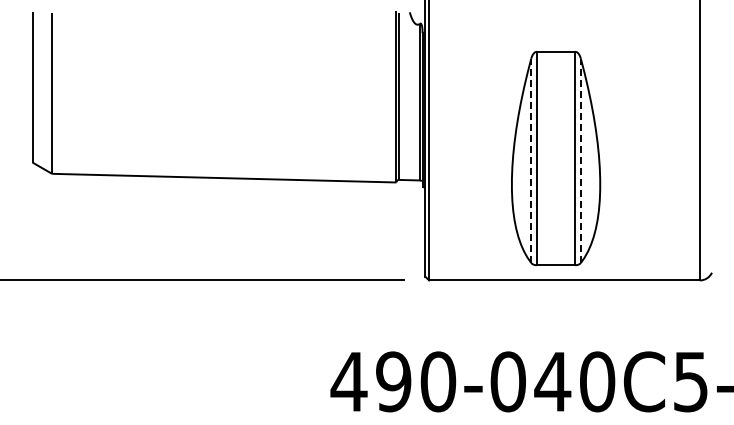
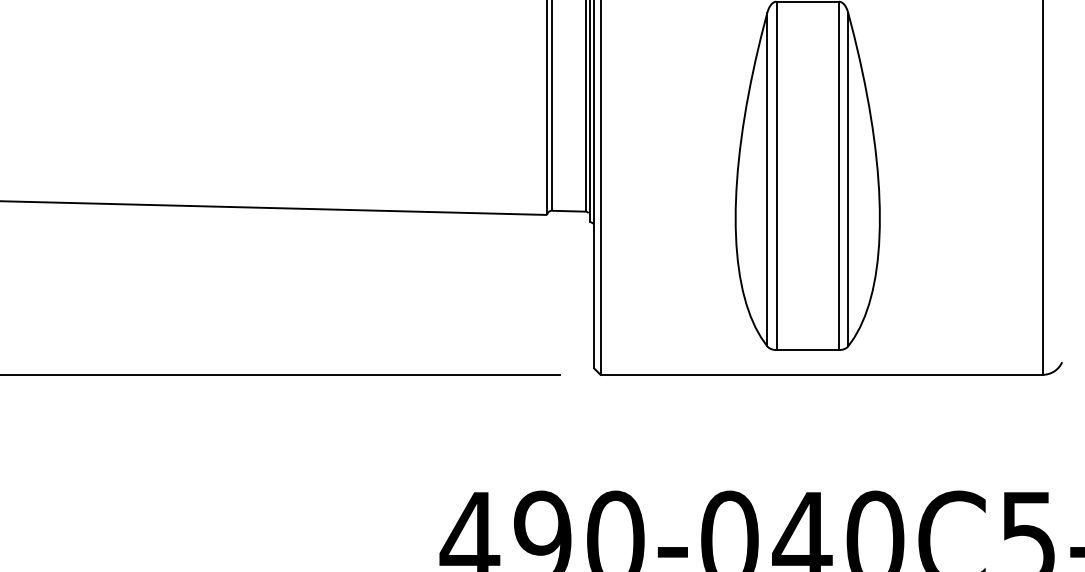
line: (531, 160) -> (767, 179), dashed -> solid
line: (580, 160) -> (847, 179), dashed -> solid

